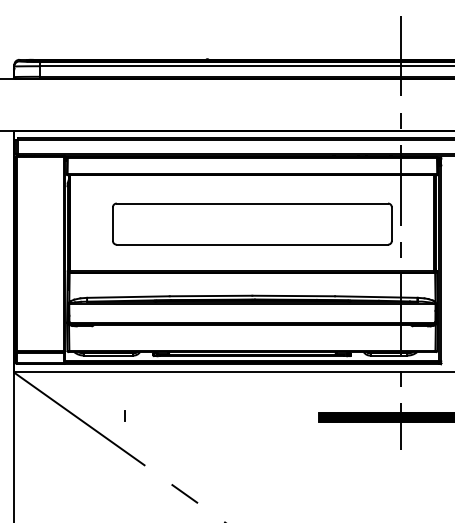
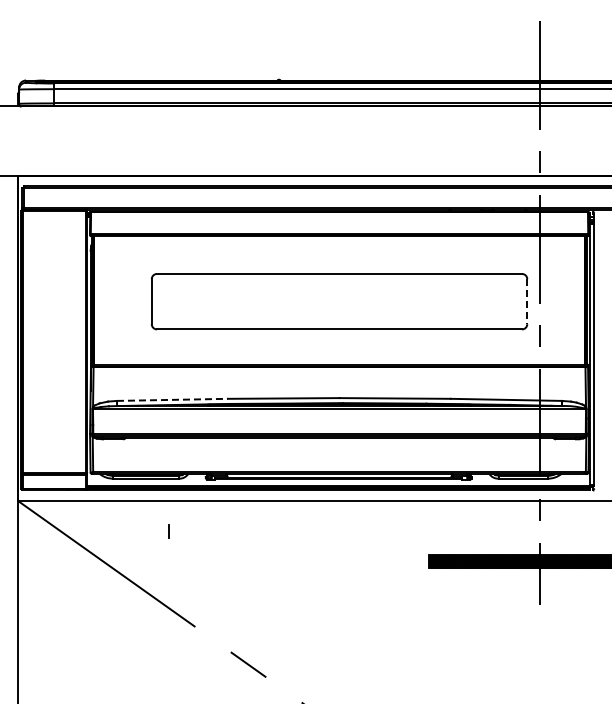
line: (392, 223) -> (527, 301), solid -> dashed
line: (128, 296) -> (172, 399), solid -> dashed
line: (125, 415) -> (168, 531), moved

